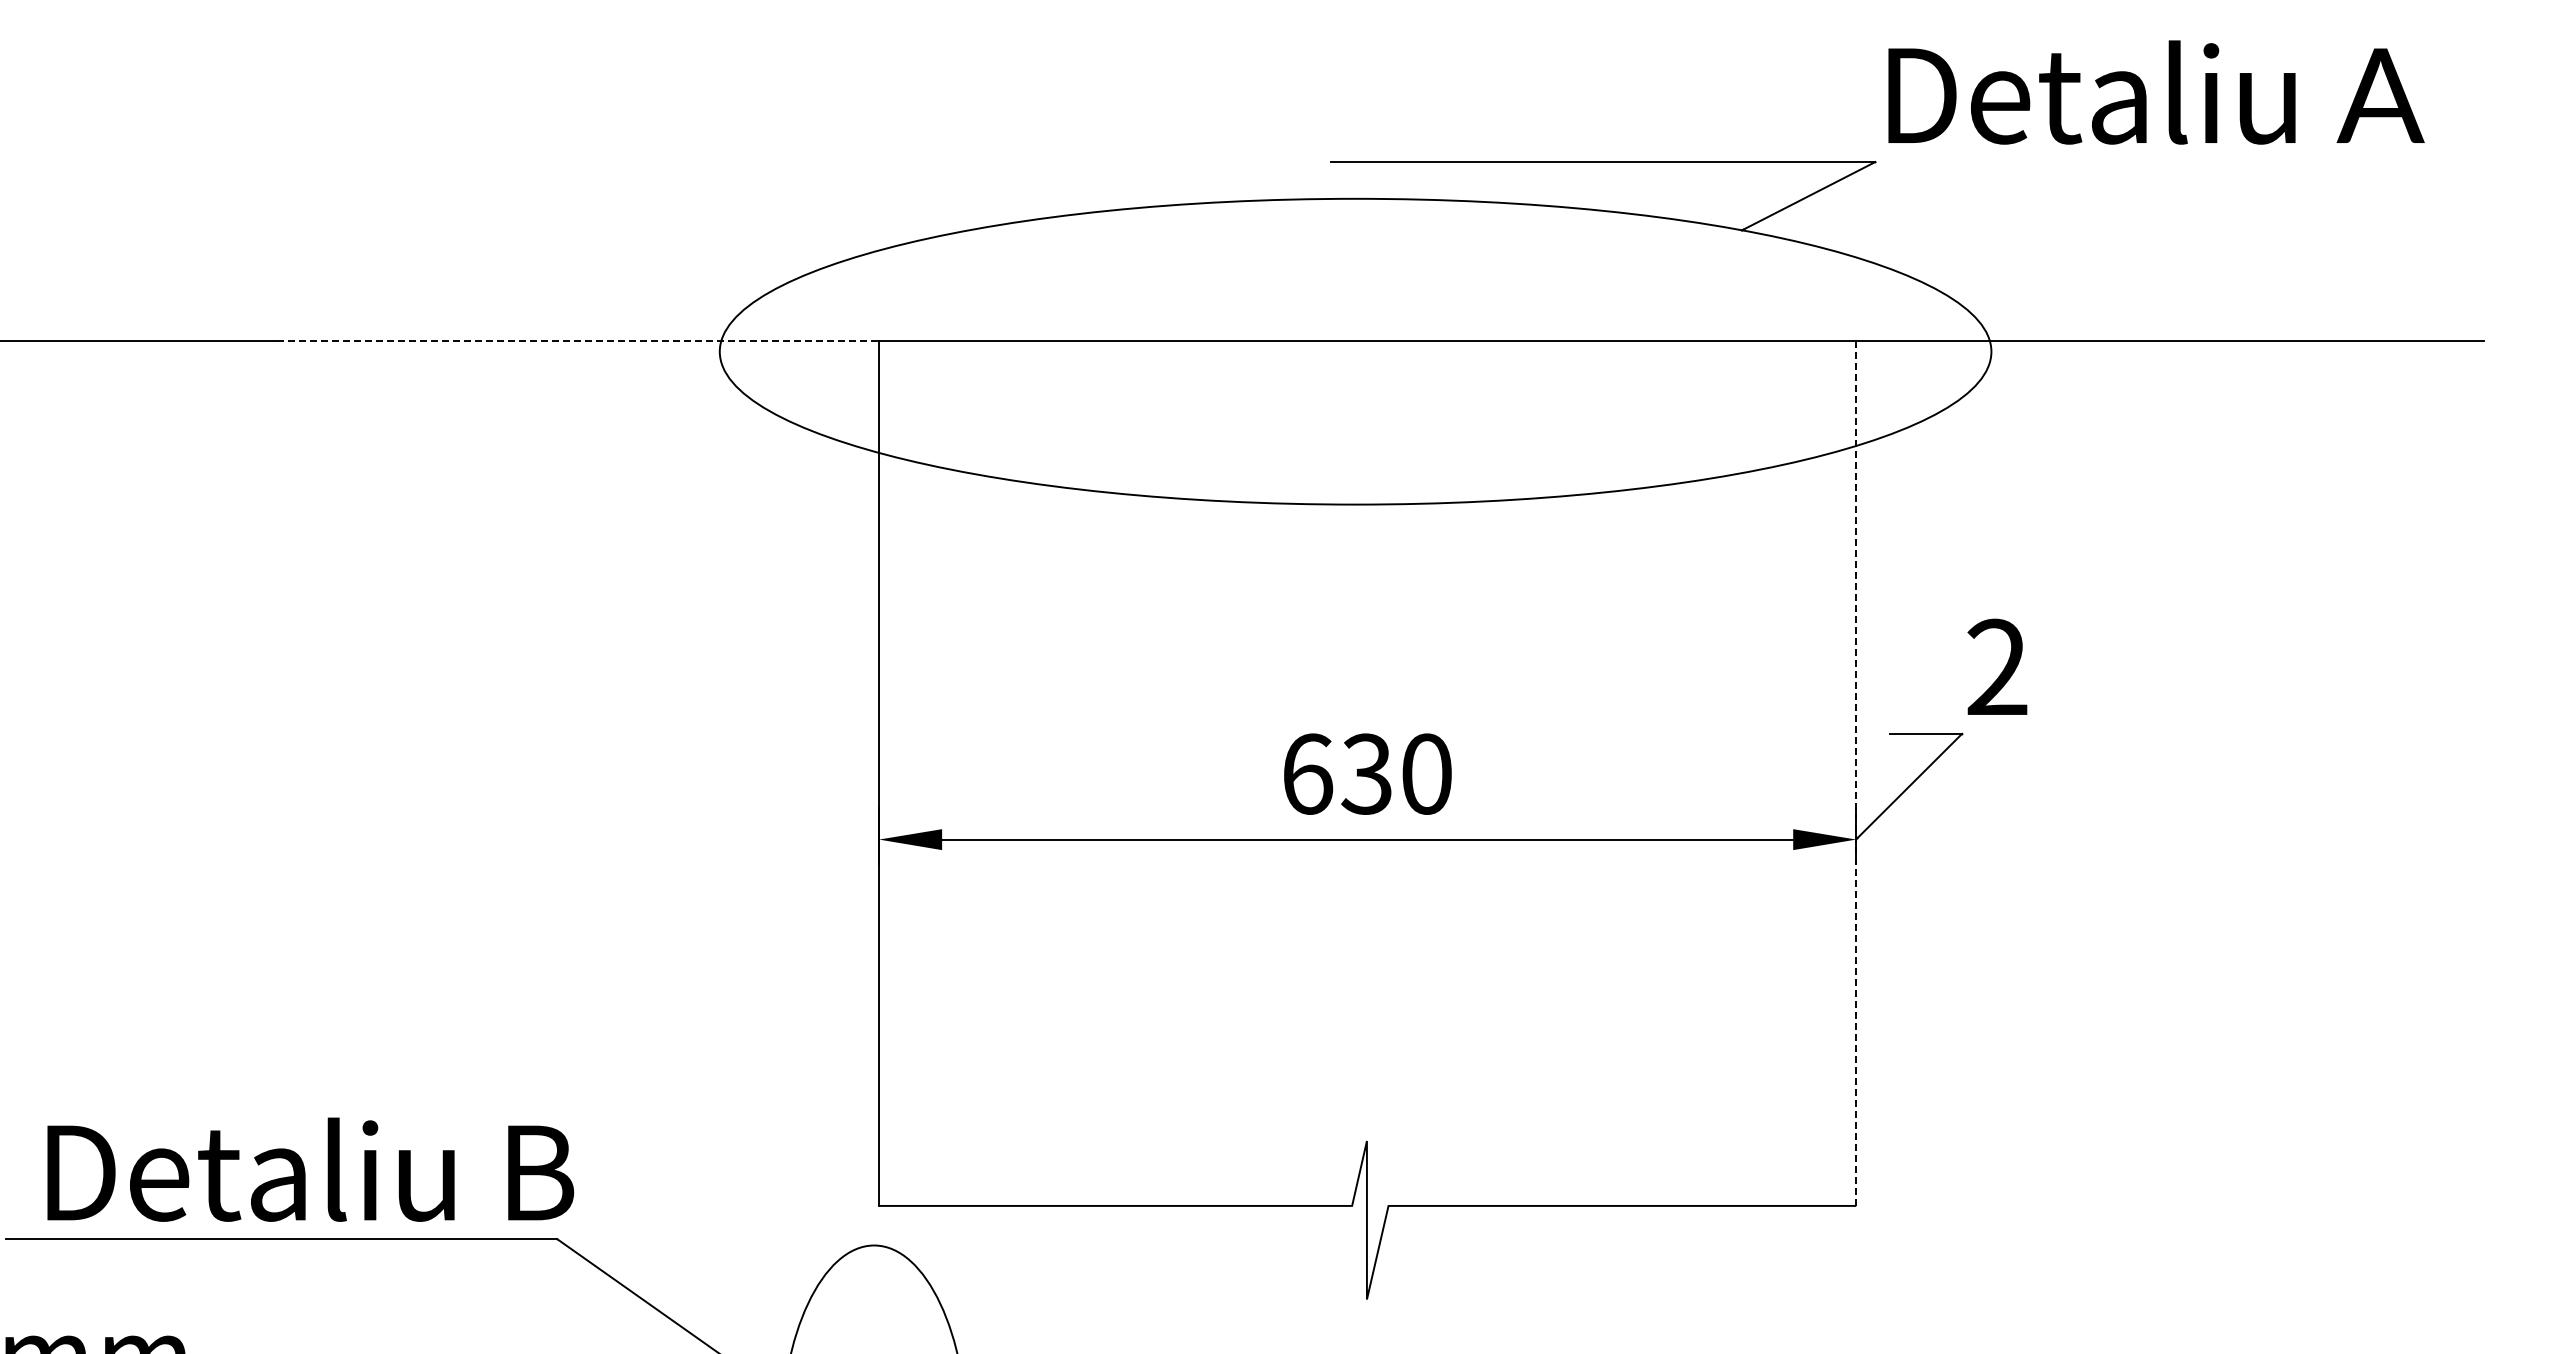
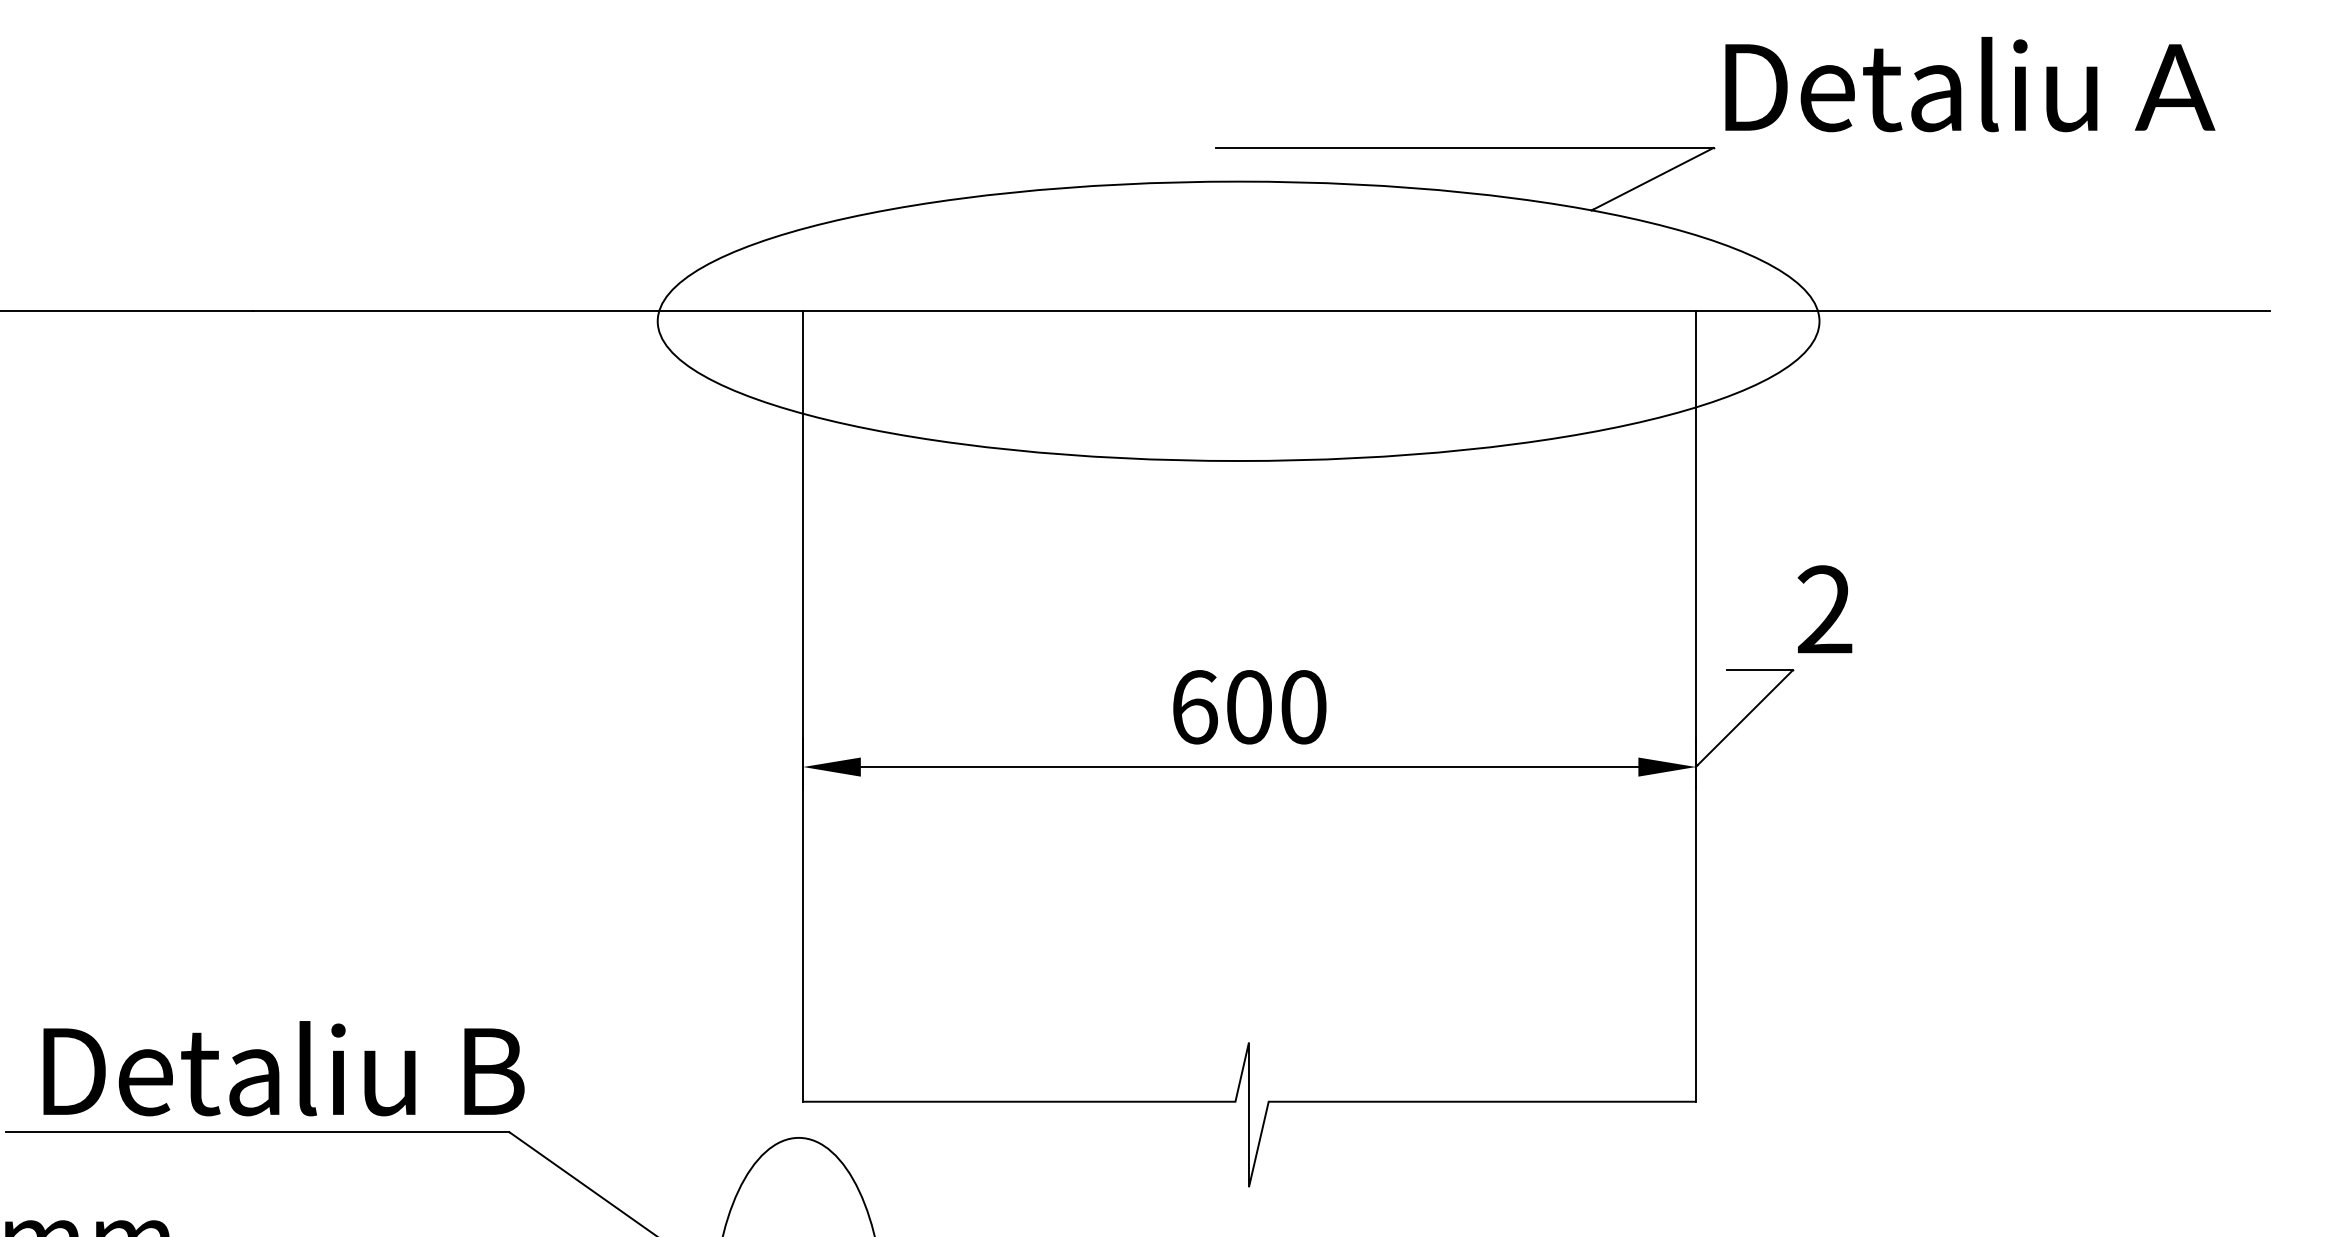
line: (578, 340) -> (528, 311), dashed -> solid
text: (1366, 773) -> (1248, 706), 630 -> 600
line: (1856, 773) -> (1696, 706), dashed -> solid

